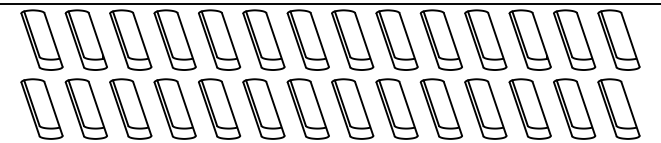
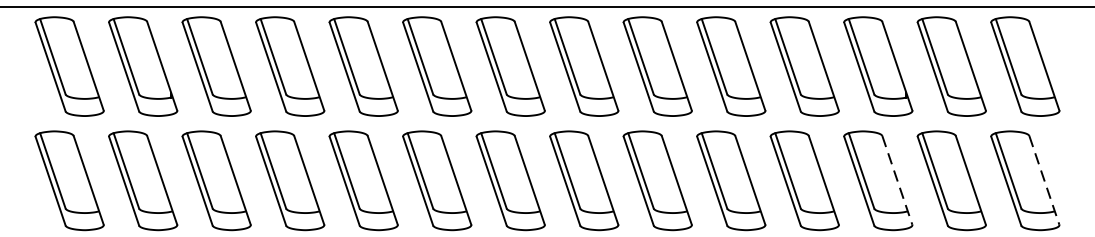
line: (541, 109) -> (897, 181), solid -> dashed
line: (630, 109) -> (1044, 181), solid -> dashed

